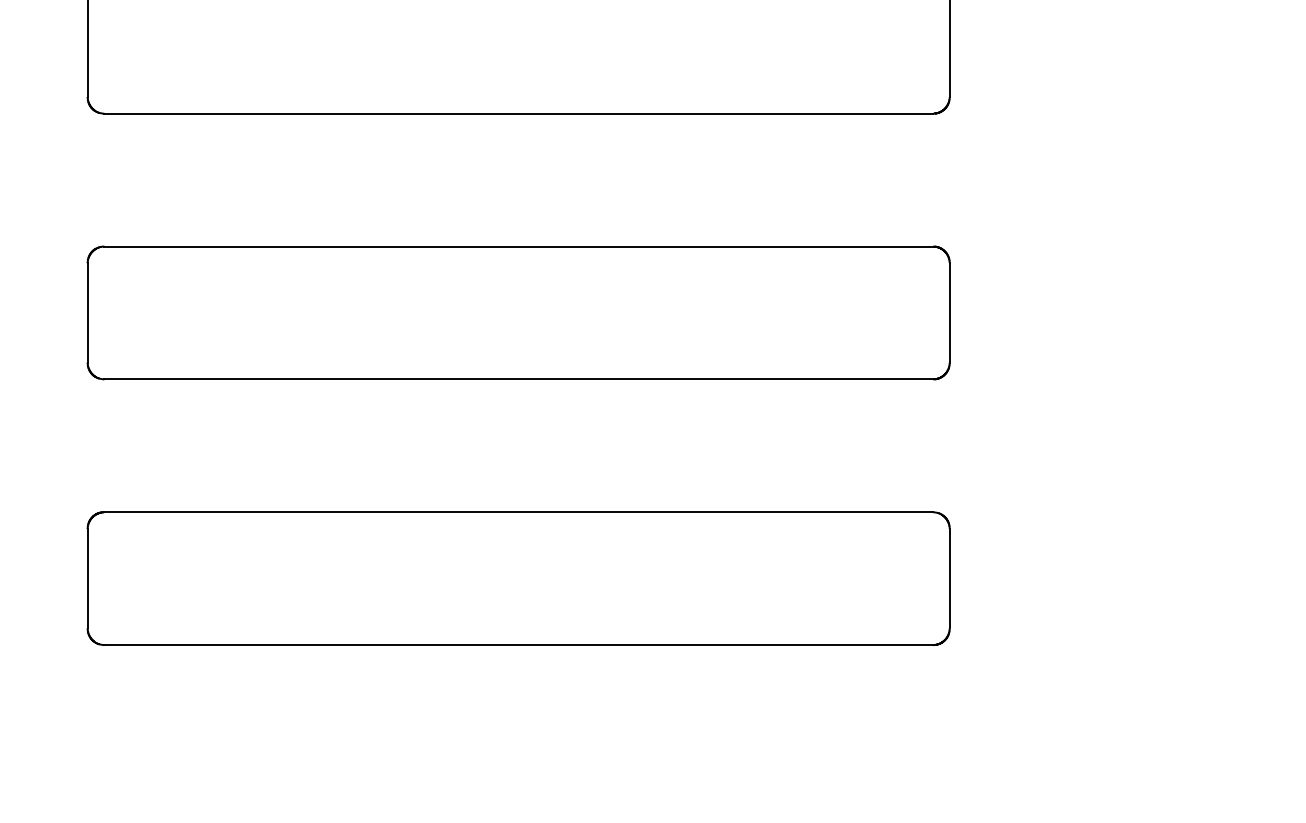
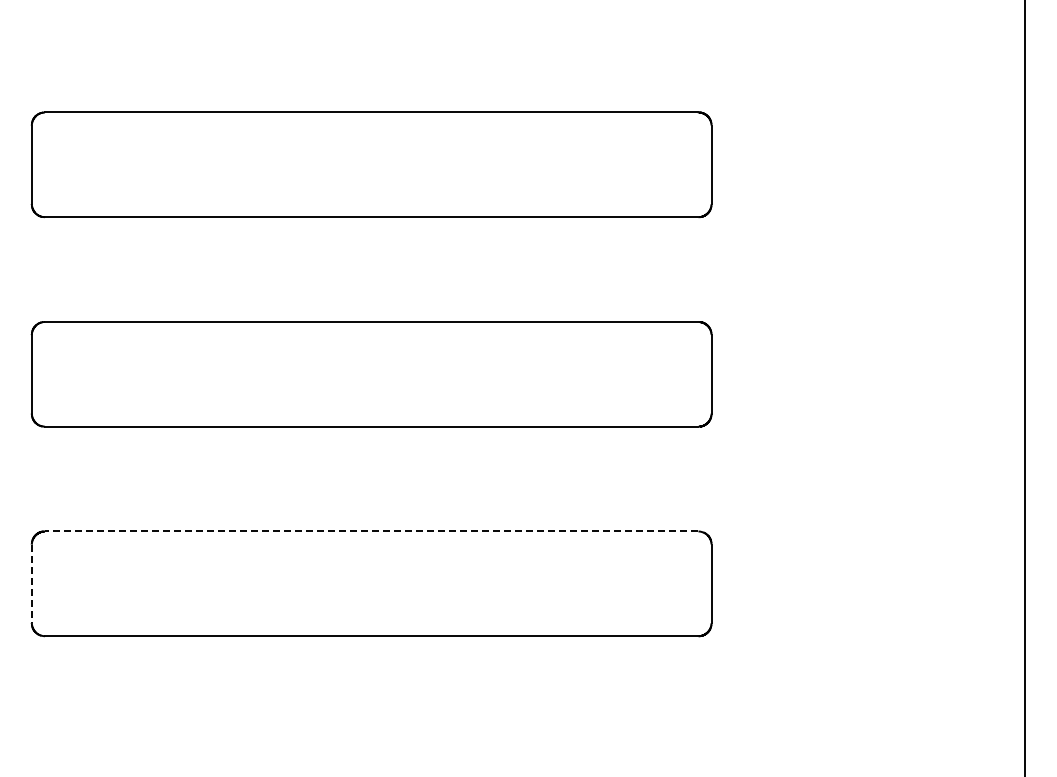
line: (518, 512) -> (371, 531), solid -> dashed
line: (87, 579) -> (31, 584), solid -> dashed

